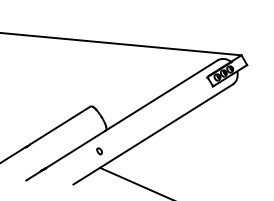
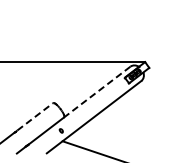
line: (162, 96) -> (97, 92), solid -> dashed
line: (61, 124) -> (35, 116), solid -> dashed

